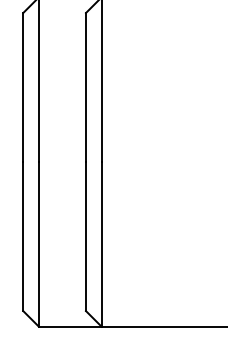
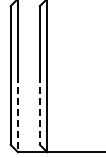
line: (85, 237) -> (39, 110), solid -> dashed
line: (39, 245) -> (18, 114), solid -> dashed

